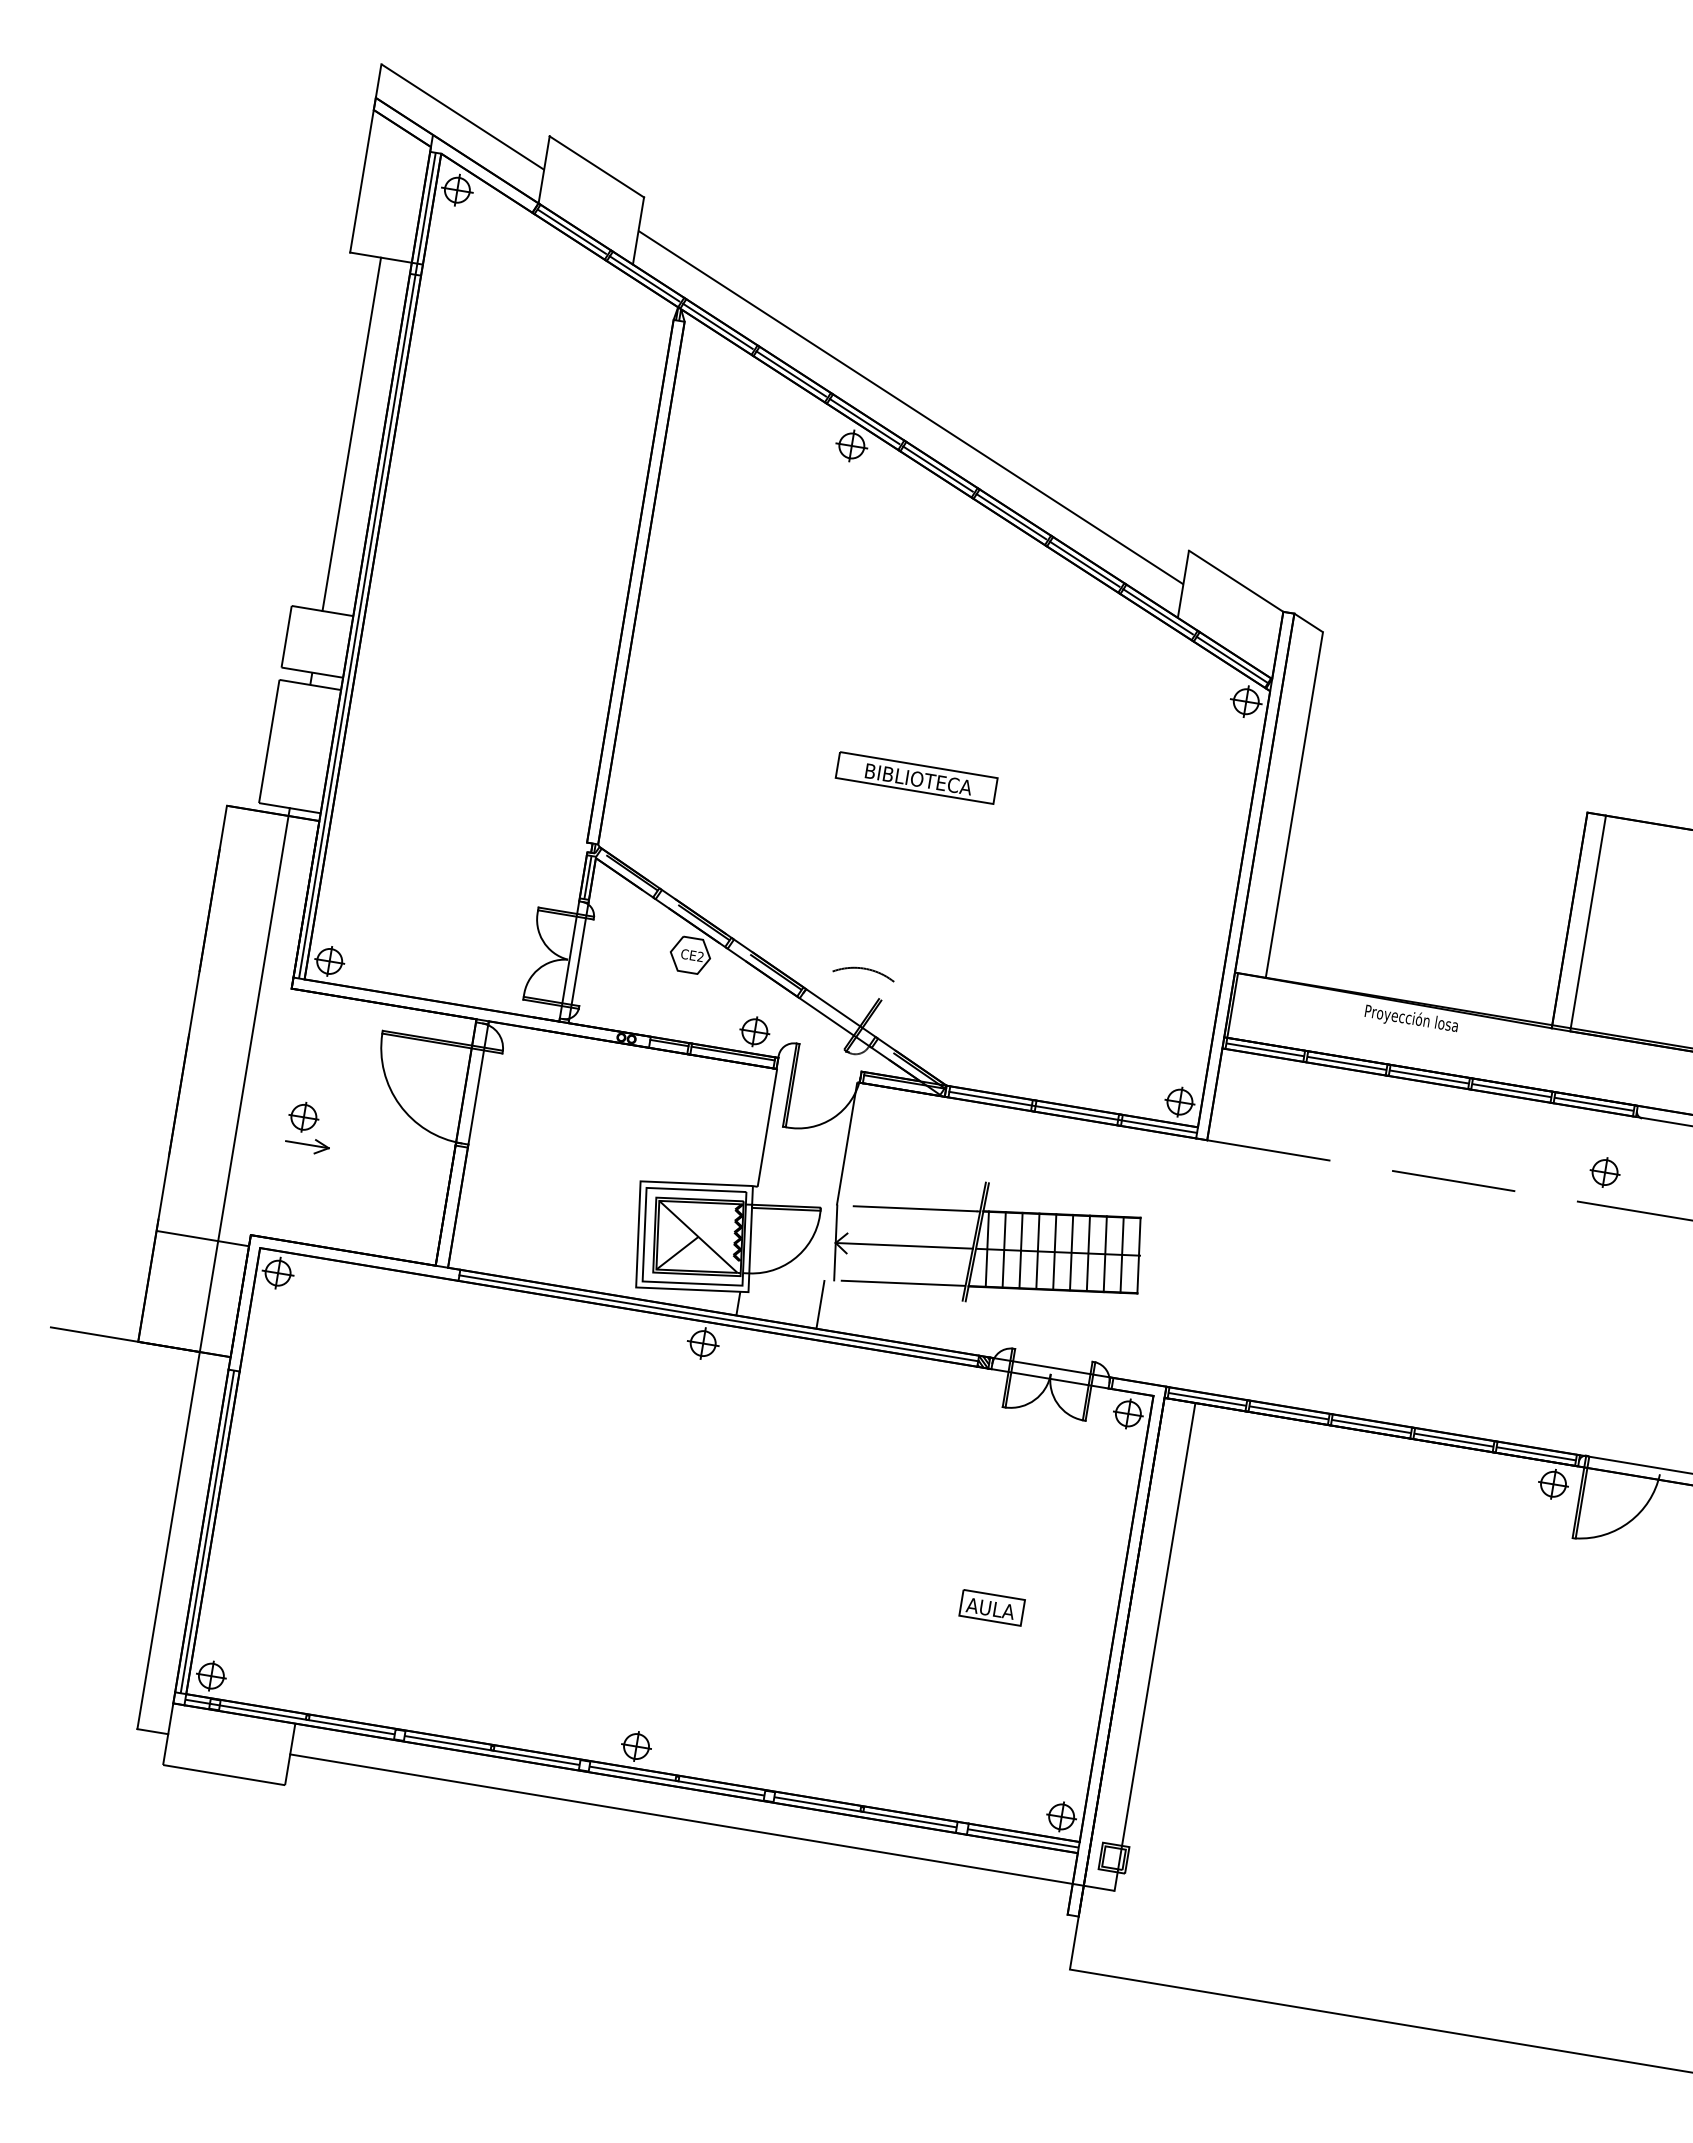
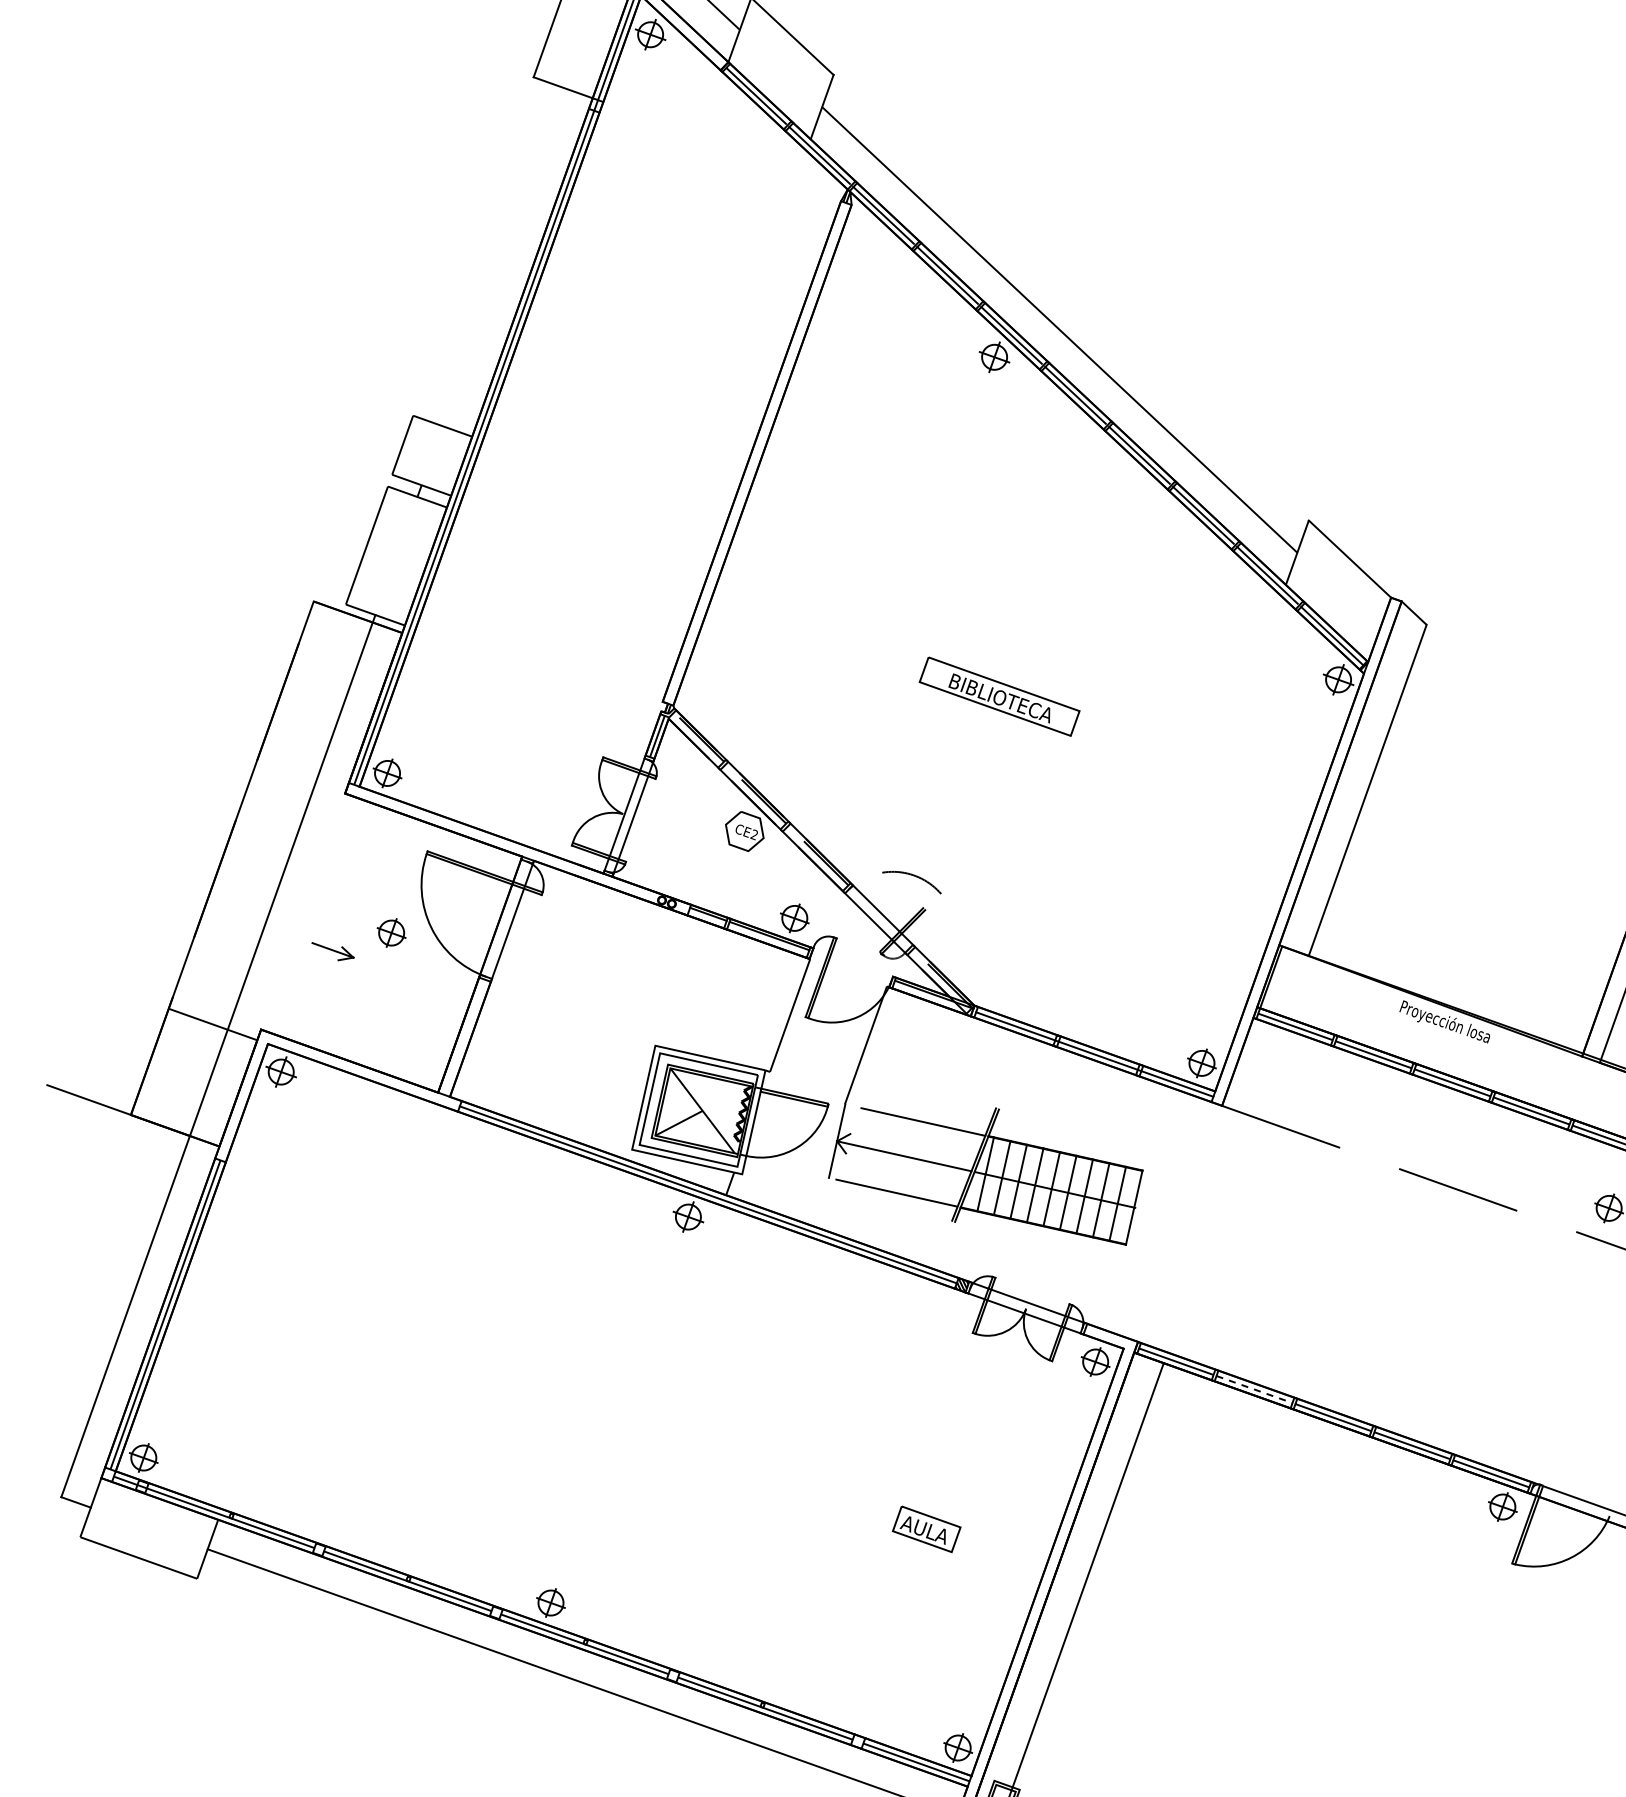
line: (351, 434) -> (502, 257), removed
part: (303, 1117) -> (391, 933), moved
line: (820, 1304) -> (811, 1199), removed
line: (1289, 1412) -> (1254, 1389), solid -> dashed

